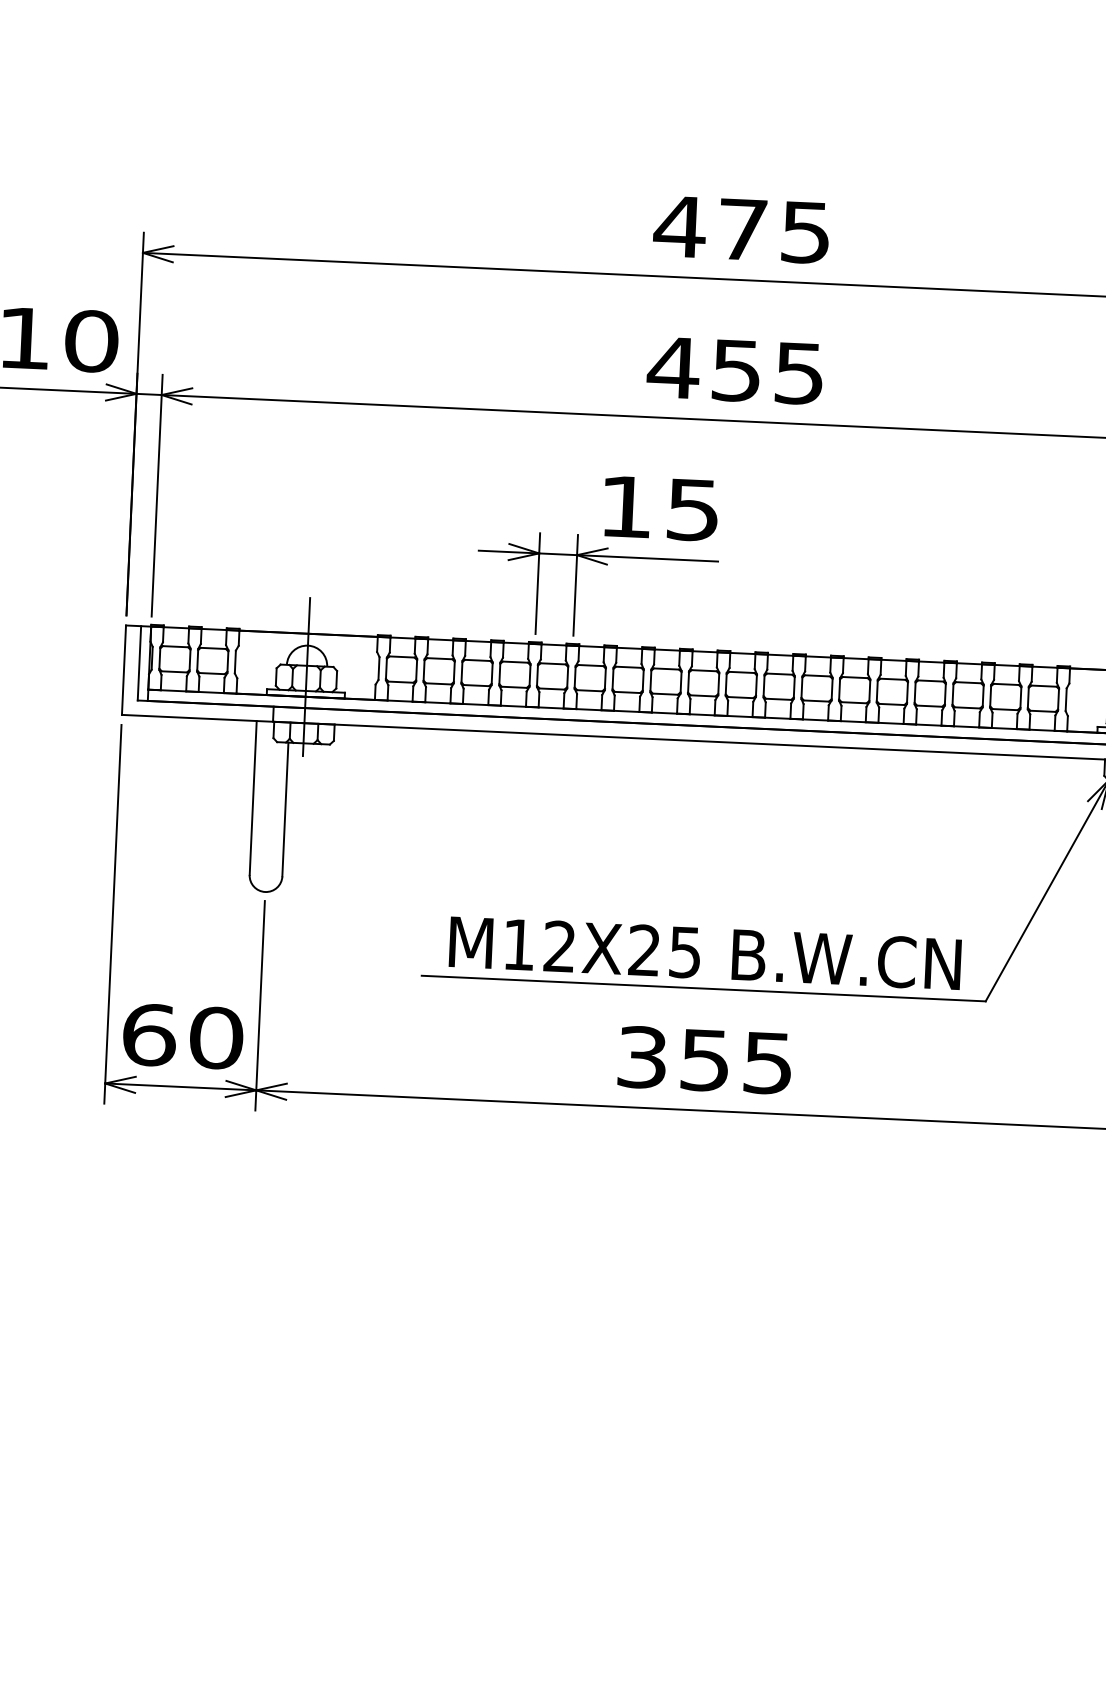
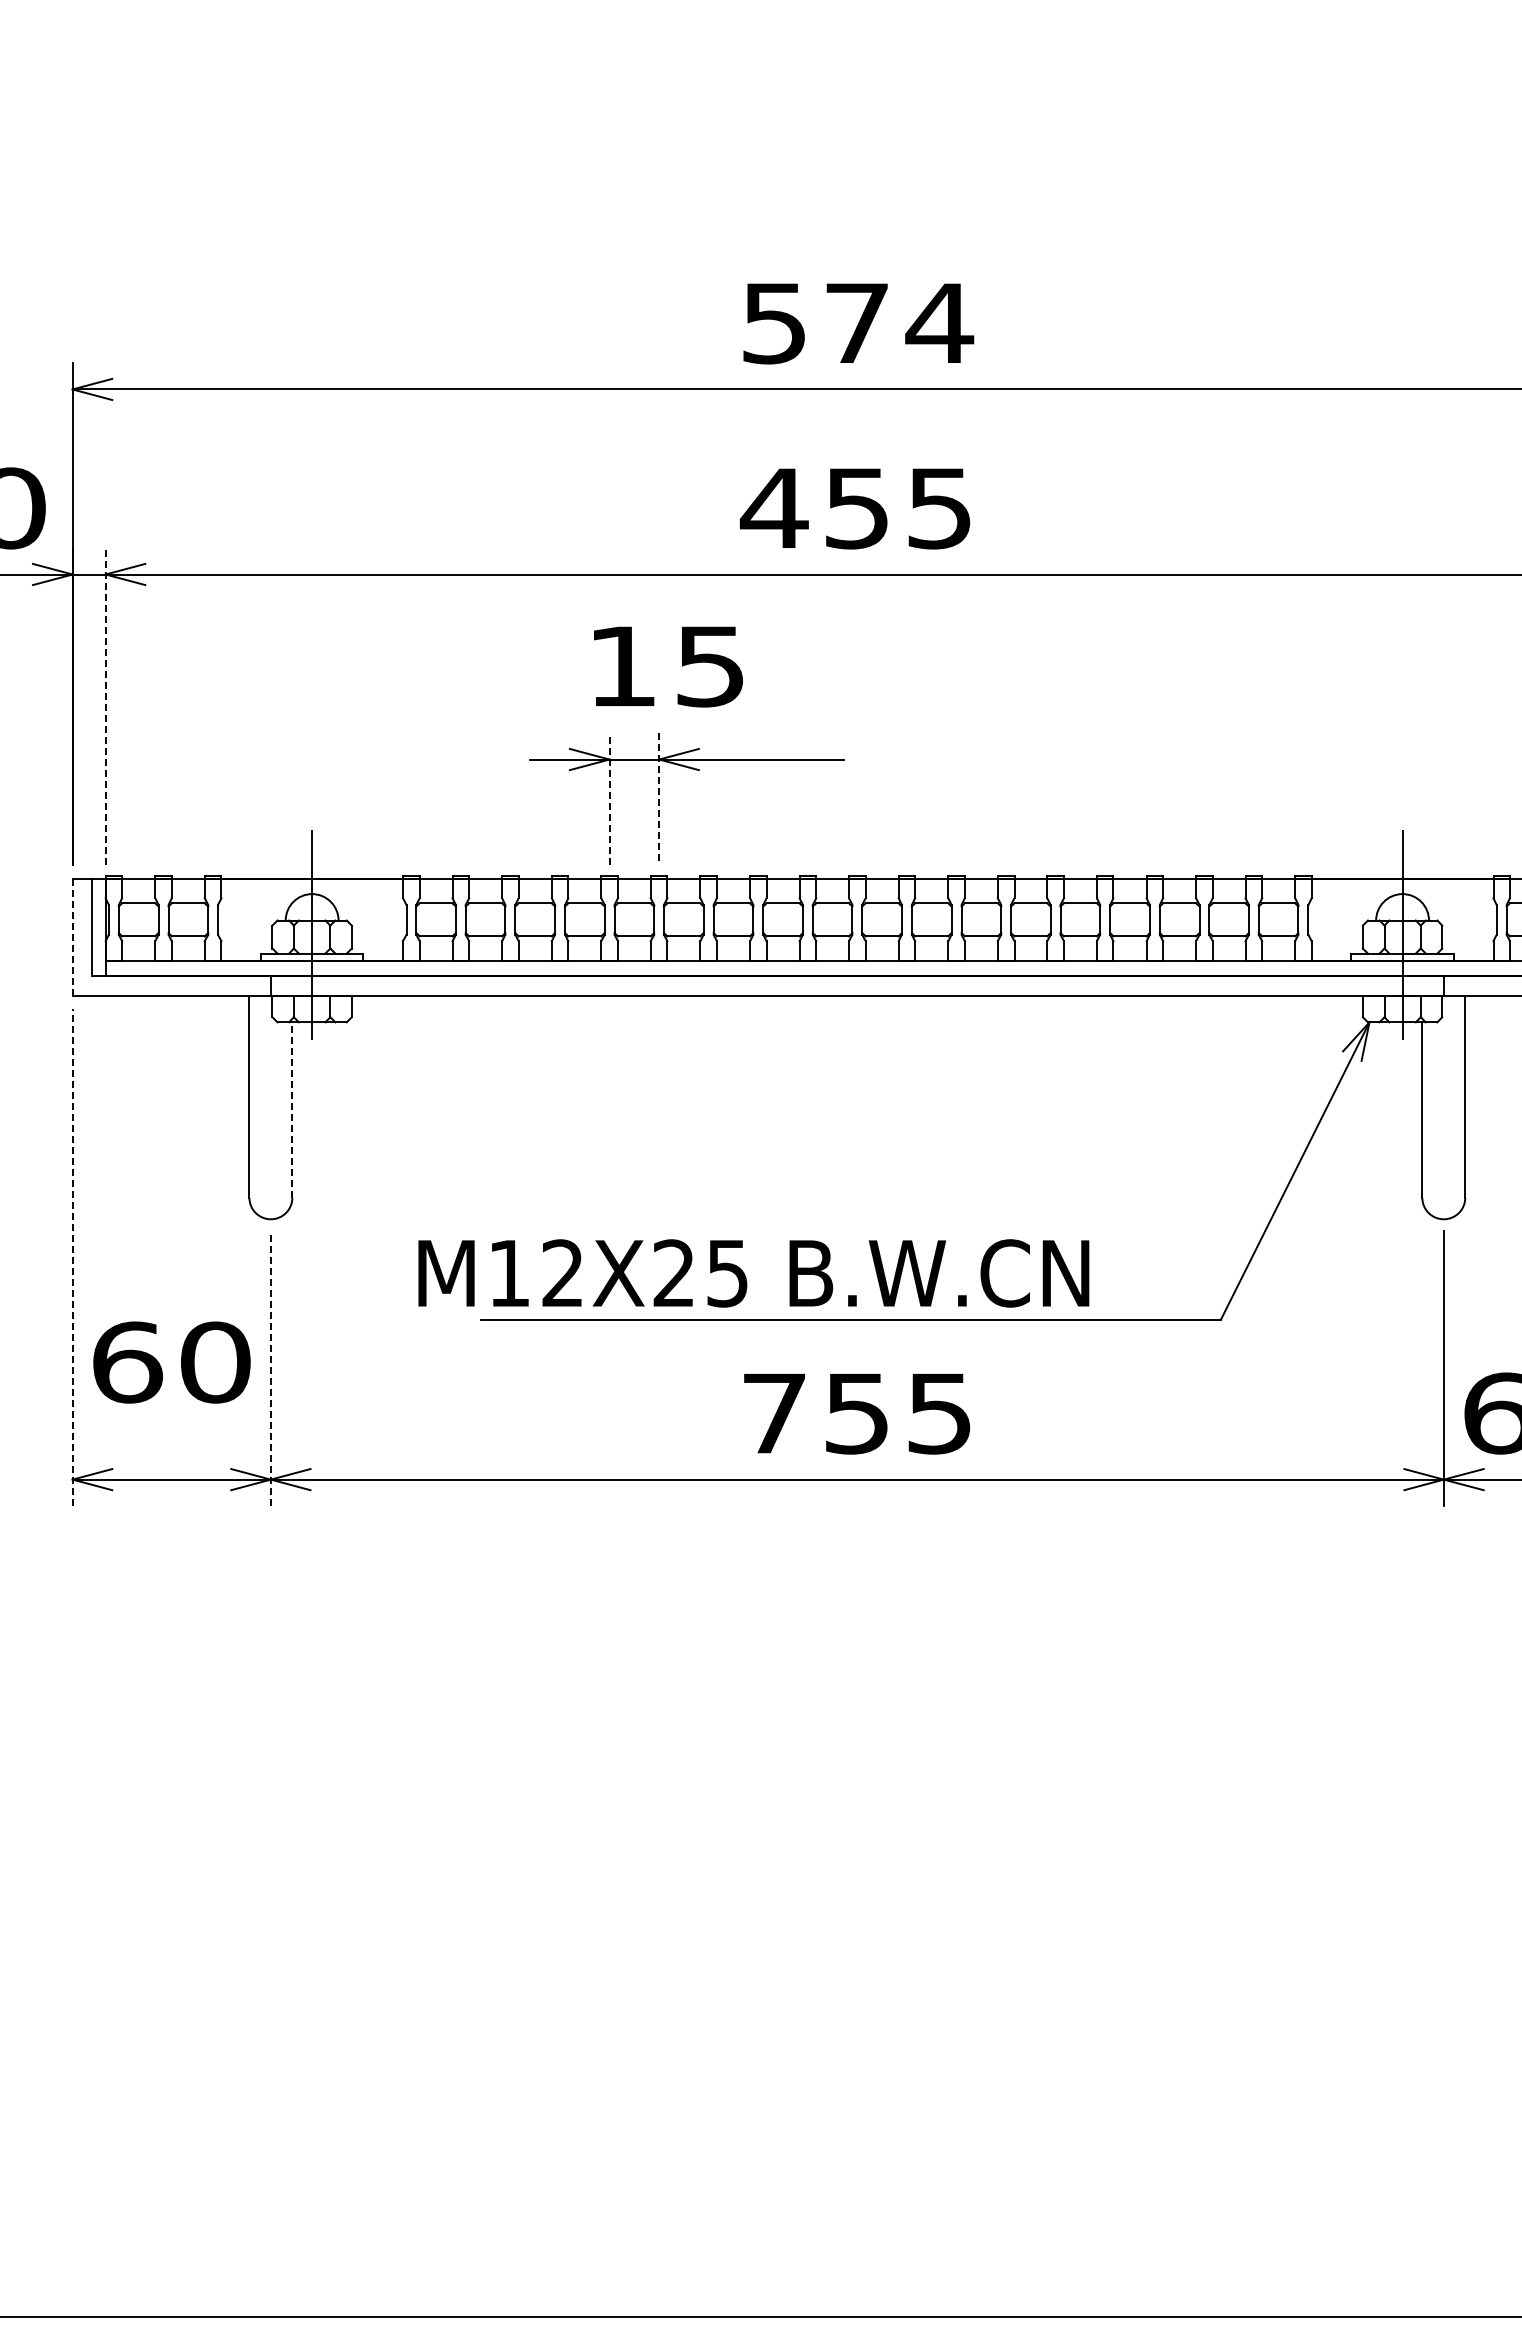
text: (742, 229) -> (856, 323), 475 -> 574
line: (157, 495) -> (105, 706), solid -> dashed
text: (661, 508) -> (668, 666), moved
line: (537, 583) -> (609, 798), solid -> dashed
line: (575, 585) -> (659, 799), solid -> dashed
line: (123, 670) -> (72, 937), solid -> dashed
line: (285, 809) -> (292, 1110), solid -> dashed
line: (112, 914) -> (72, 1257), solid -> dashed
text: (705, 953) -> (753, 1273), moved
line: (259, 1005) -> (270, 1368), solid -> dashed
text: (182, 1036) -> (171, 1362), moved
text: (642, 1057) -> (774, 1413), 355 -> 755

